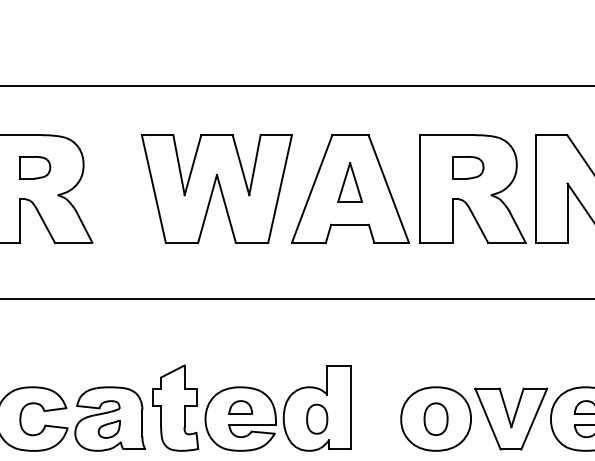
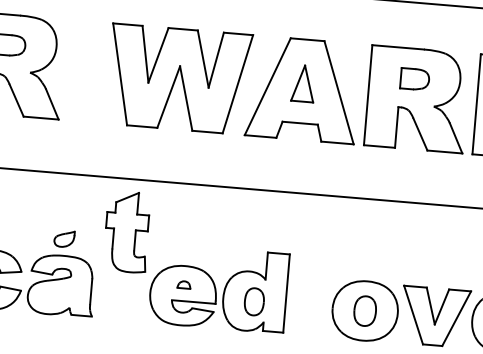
part: (175, 407) -> (127, 231), moved
part: (240, 407) -> (183, 284), size x0.6
part: (108, 429) -> (63, 239), moved

